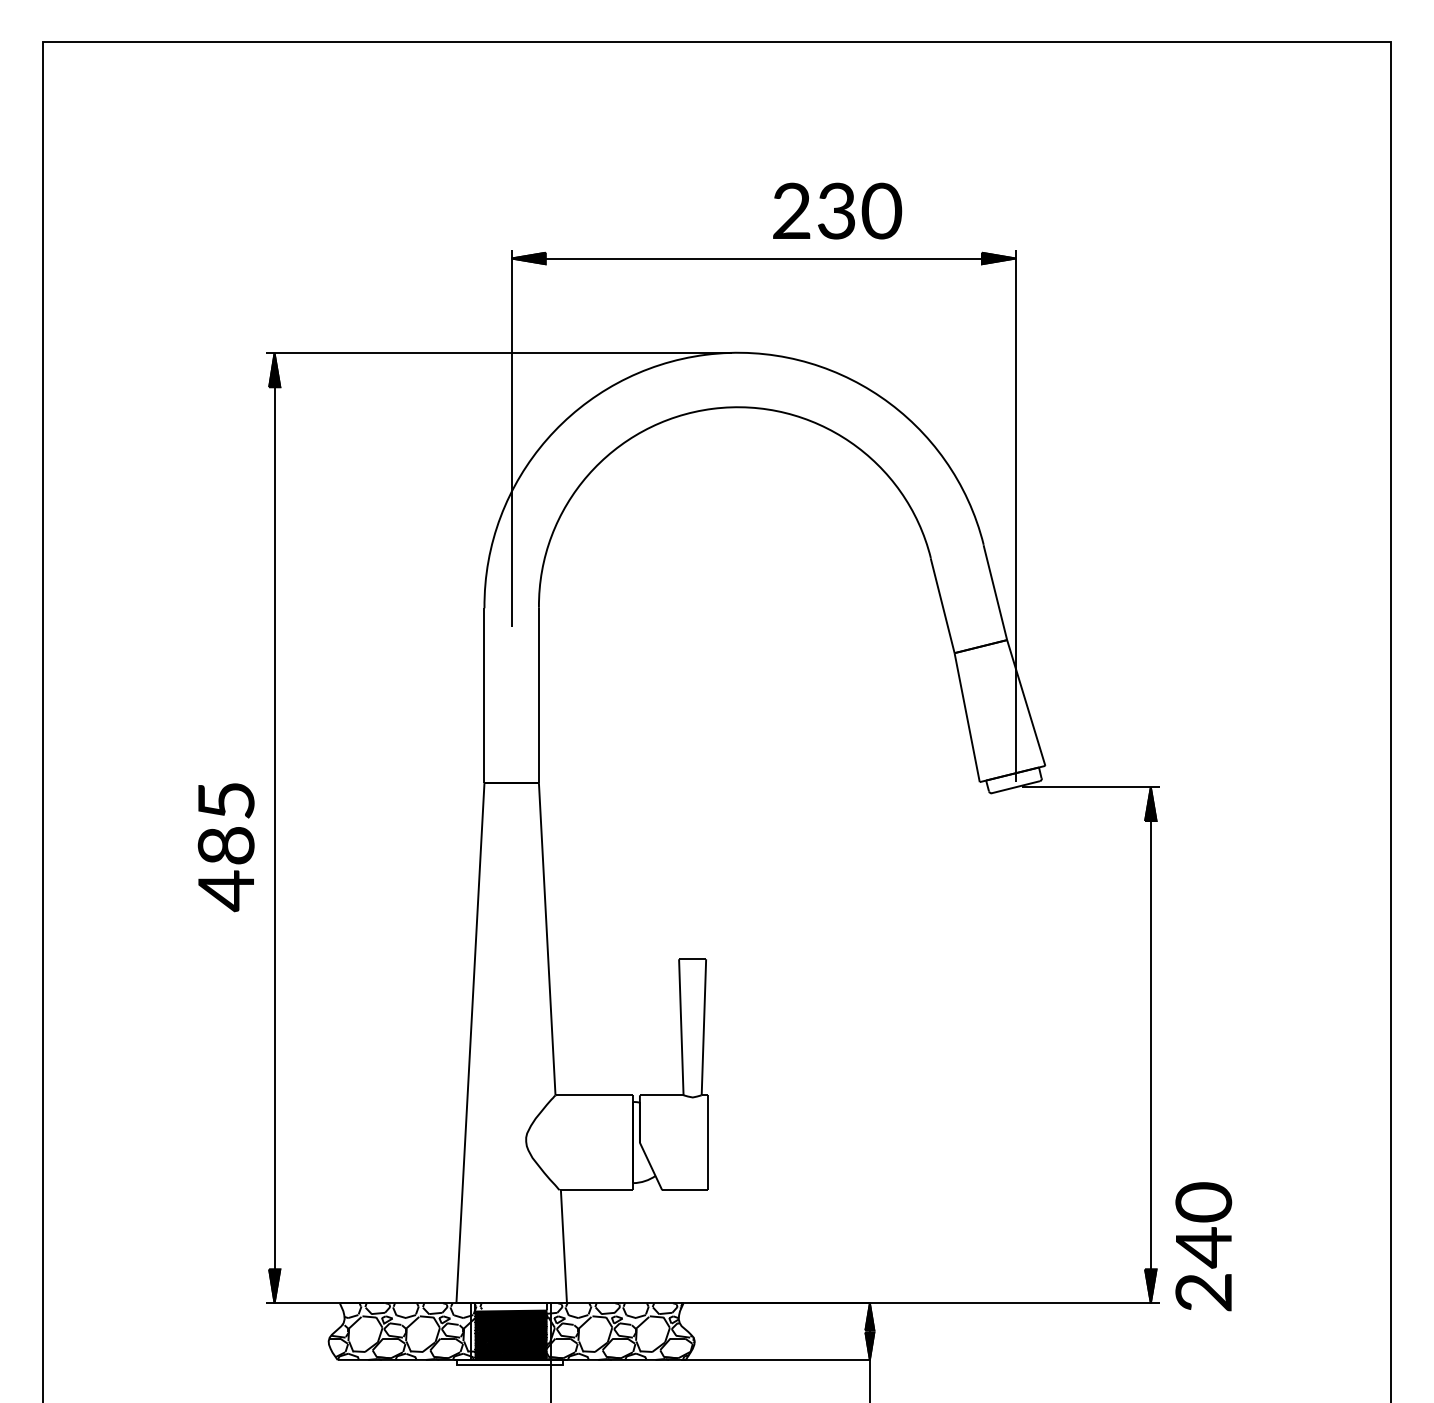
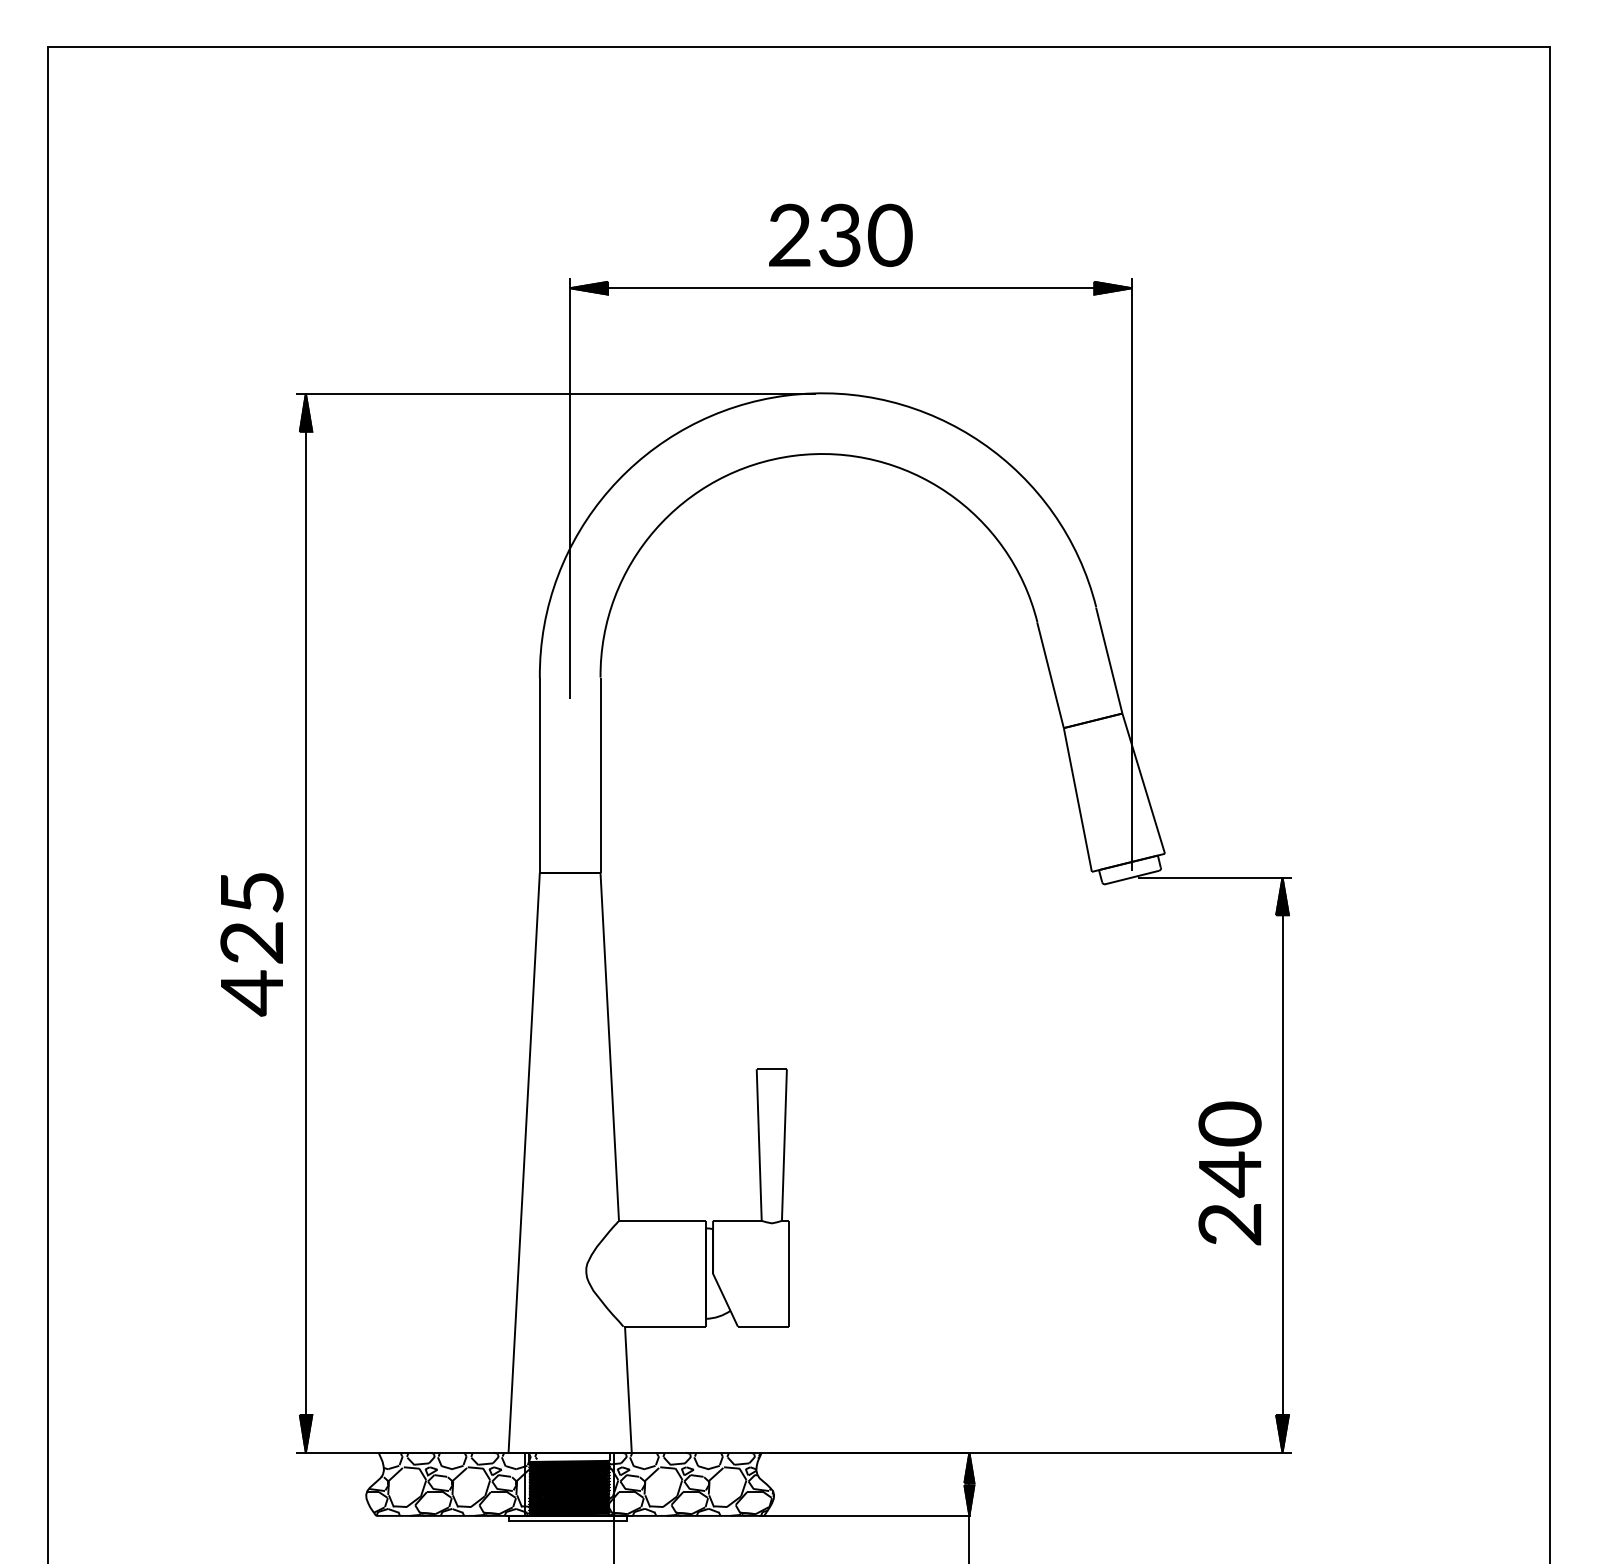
text: (837, 210) -> (840, 234), moved
text: (226, 845) -> (252, 942), 485 -> 425
text: (1203, 1246) -> (1229, 1173), moved

